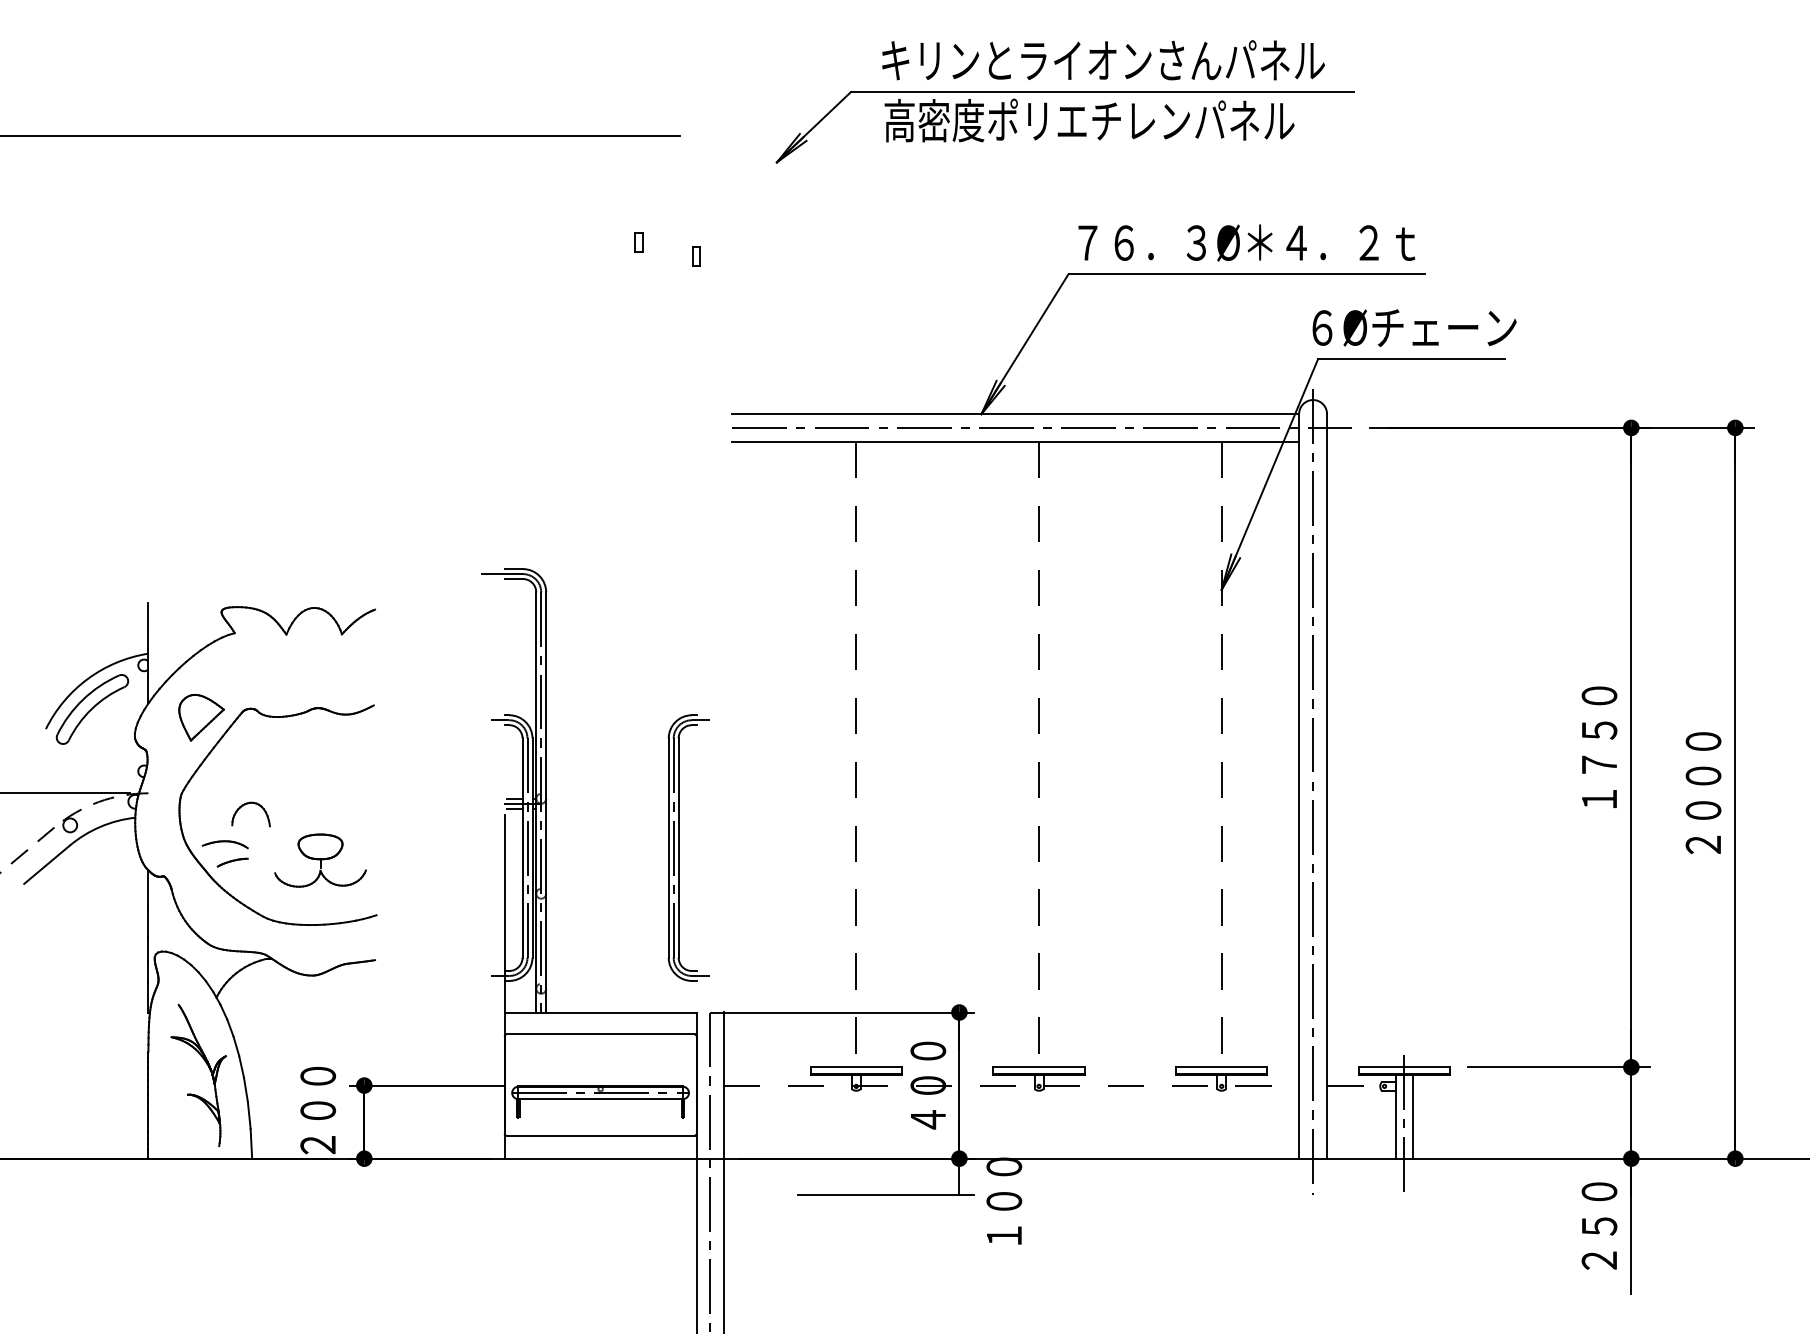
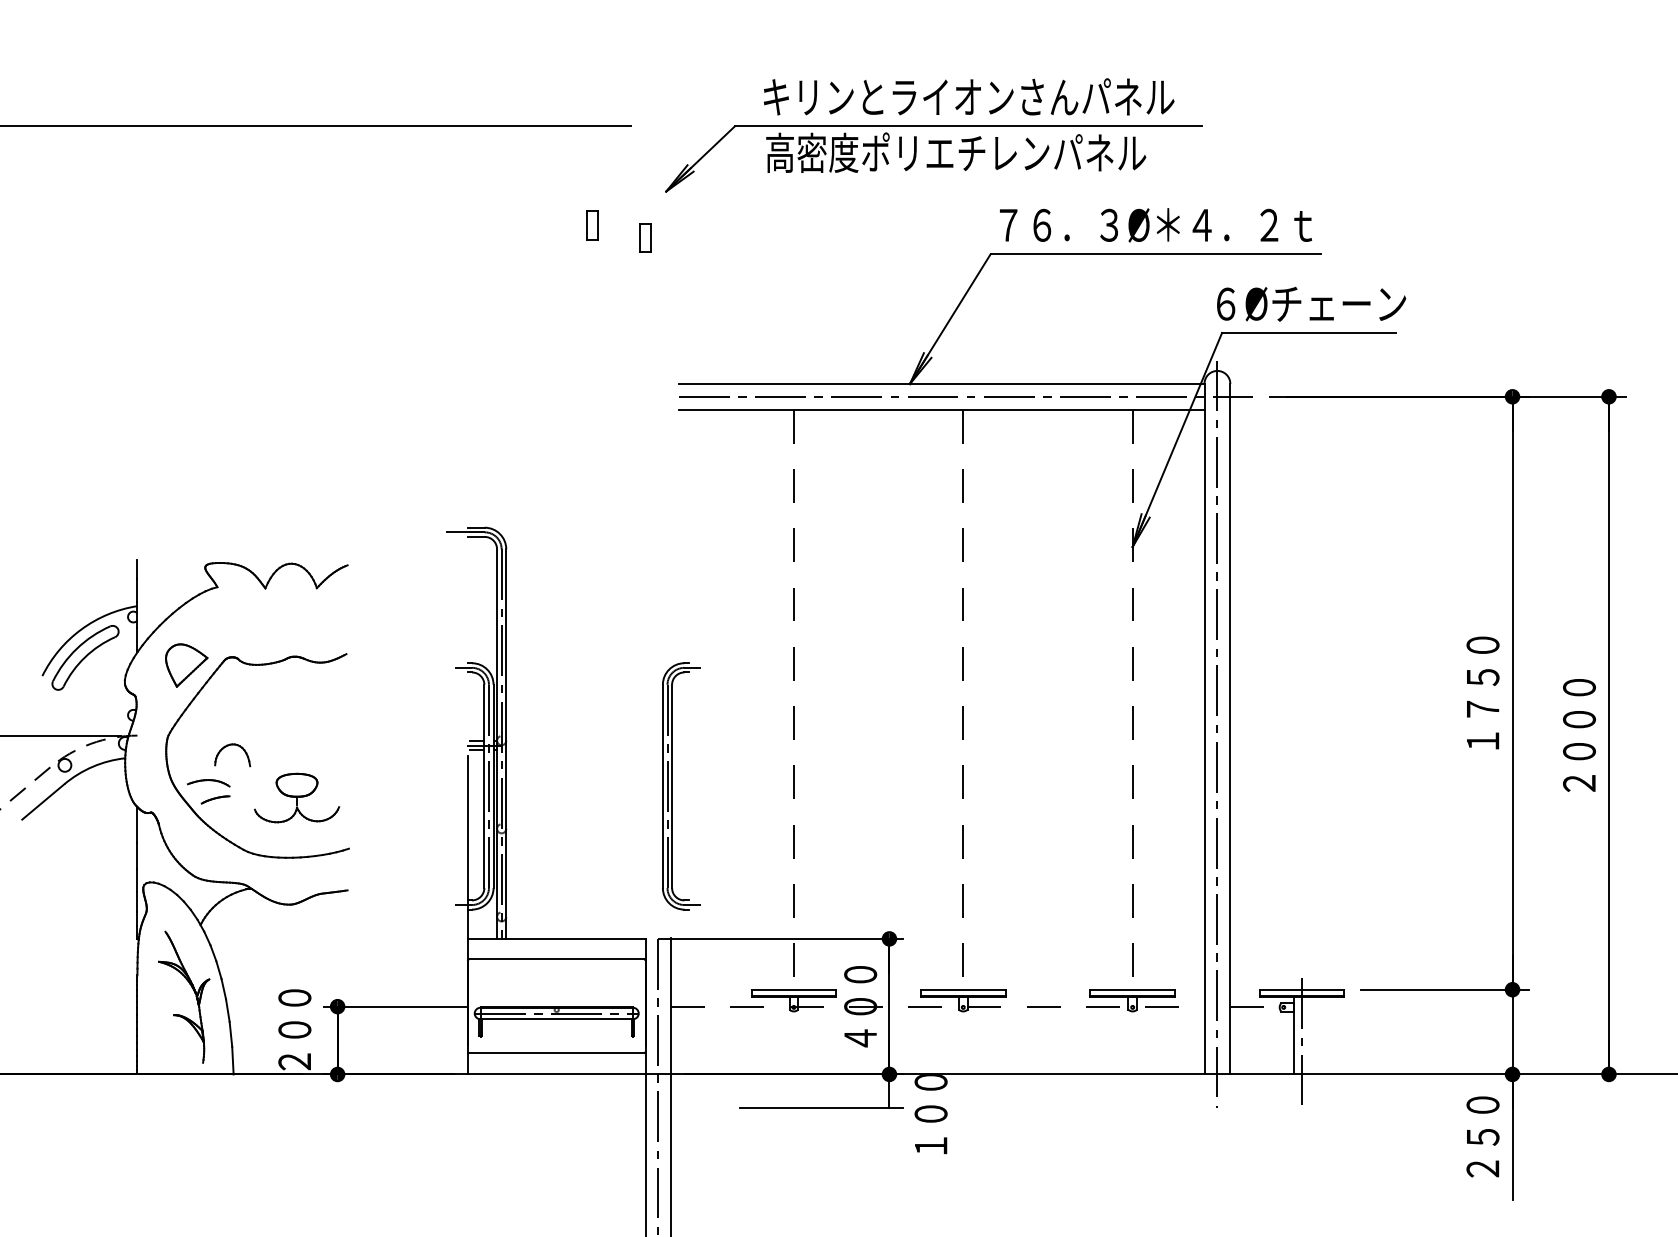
part: (1065, 101) -> (933, 135), moved
part: (639, 242) -> (592, 224), size x1.6
part: (696, 256) -> (645, 237), size x1.6
part: (679, 848) -> (672, 786), moved
line: (1413, 1116) -> (1310, 1035), removed

